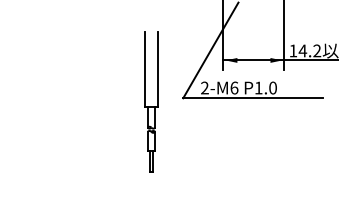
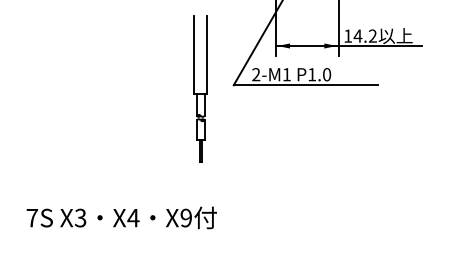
text: (235, 87) -> (287, 74), 2-M6 -> 2-M1

